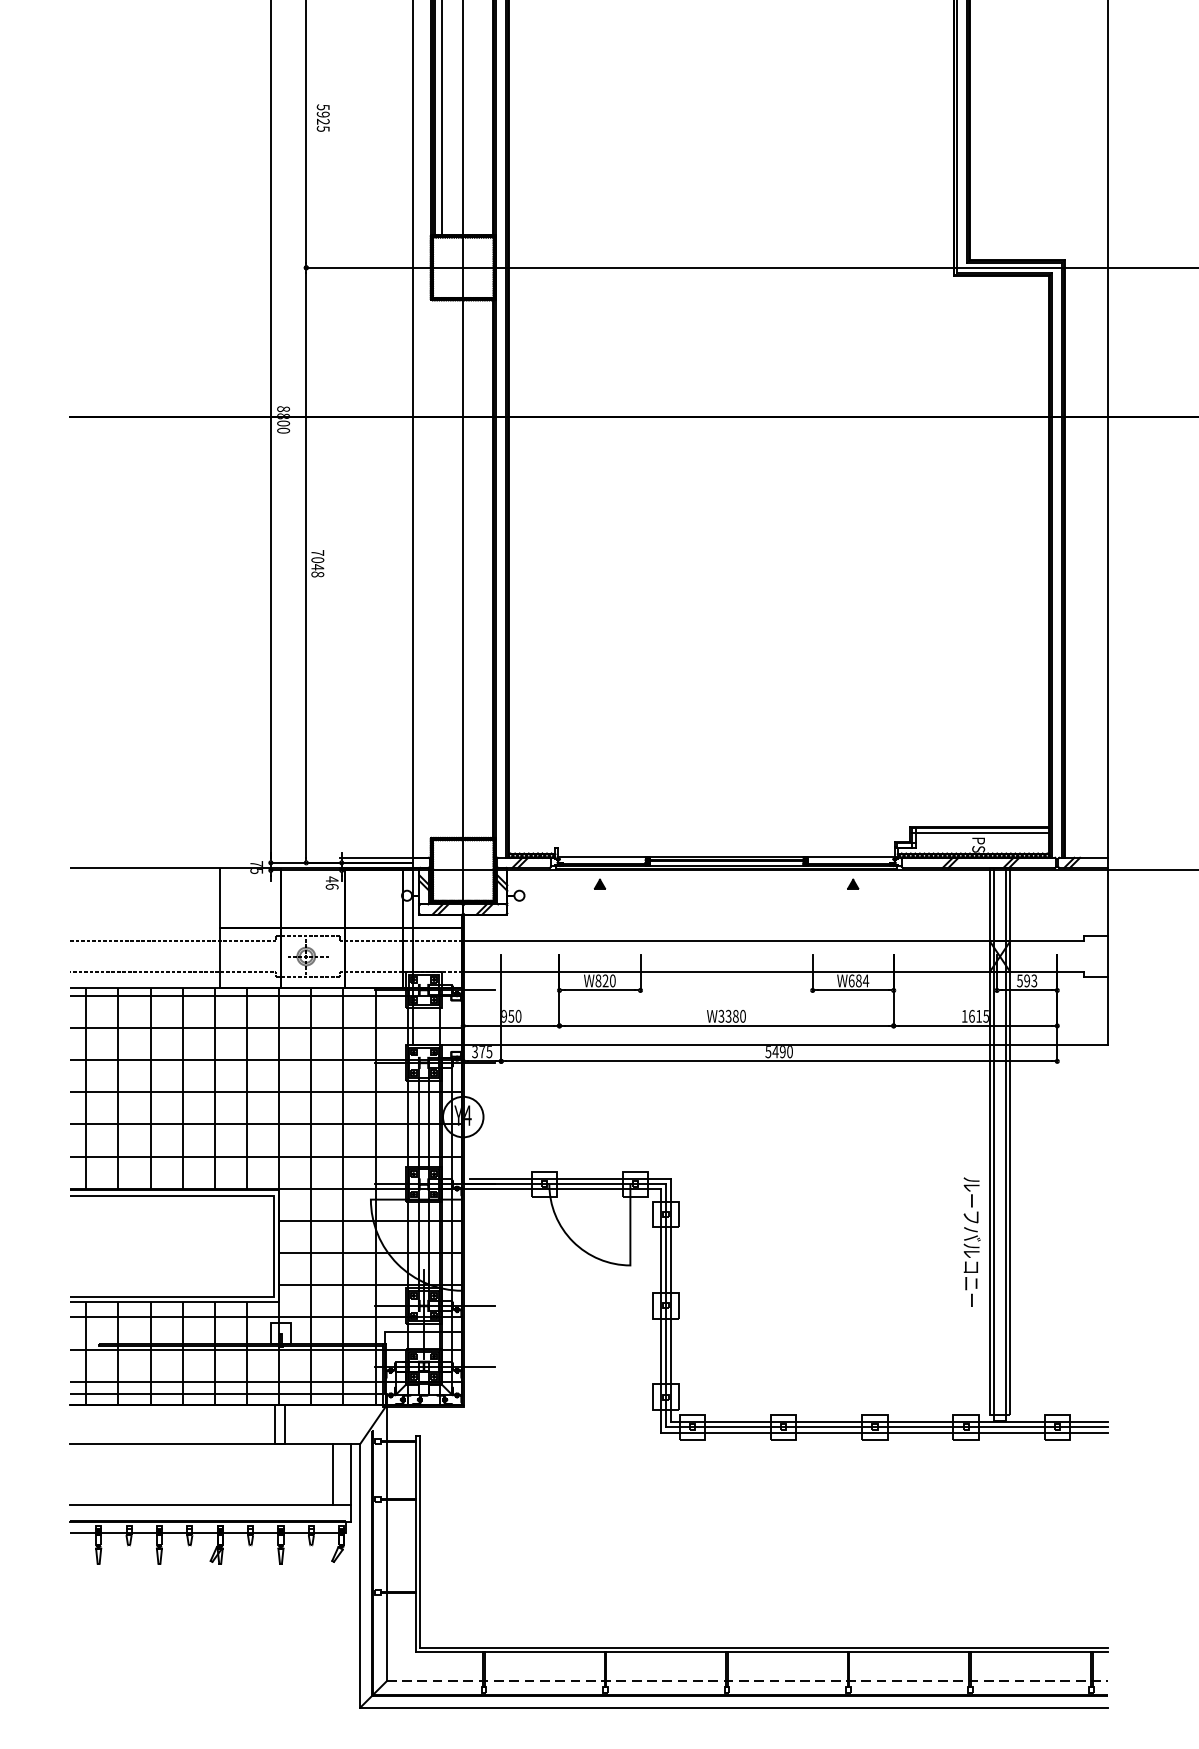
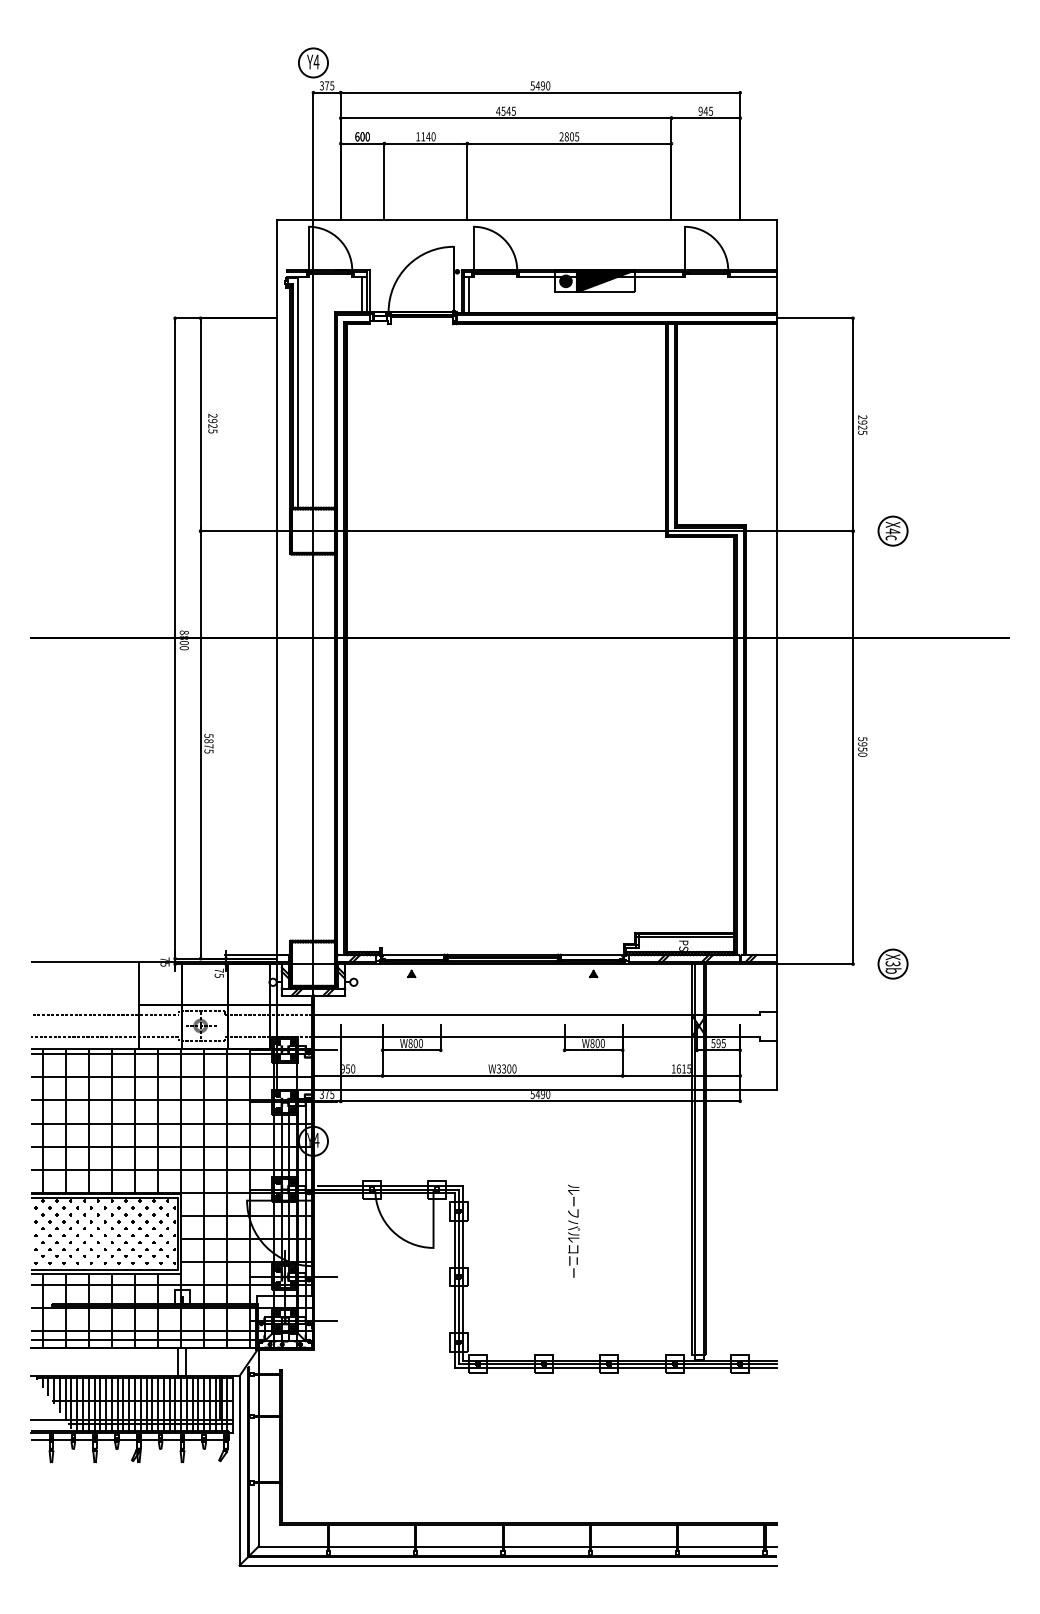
text: (322, 106) -> (212, 415), 5925 -> 2925
text: (317, 563) -> (208, 743), 7048 -> 5875
text: (331, 882) -> (218, 972), 46 -> 75
text: (1033, 979) -> (723, 1042), 593 -> 595
text: (605, 980) -> (415, 1043), W820 -> W800
text: (858, 980) -> (597, 1043), W684 -> W800
text: (736, 1017) -> (509, 1069), W3380 -> W3300
text: (972, 1241) -> (574, 1230), moved
hatch: (173, 1246) -> (105, 1234), added
hatch: (212, 1483) -> (133, 1404), added
line: (748, 1680) -> (518, 1546), dashed -> solid

